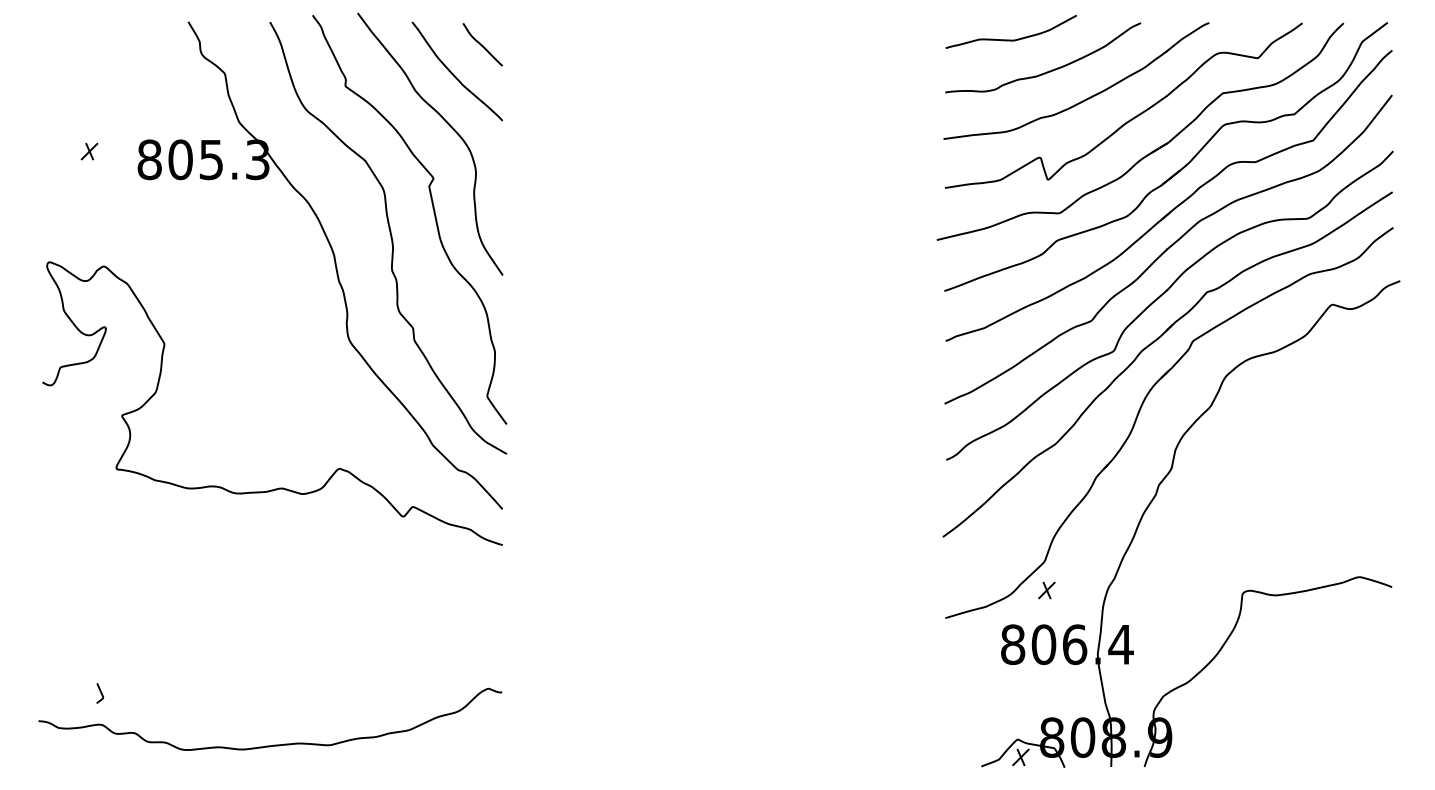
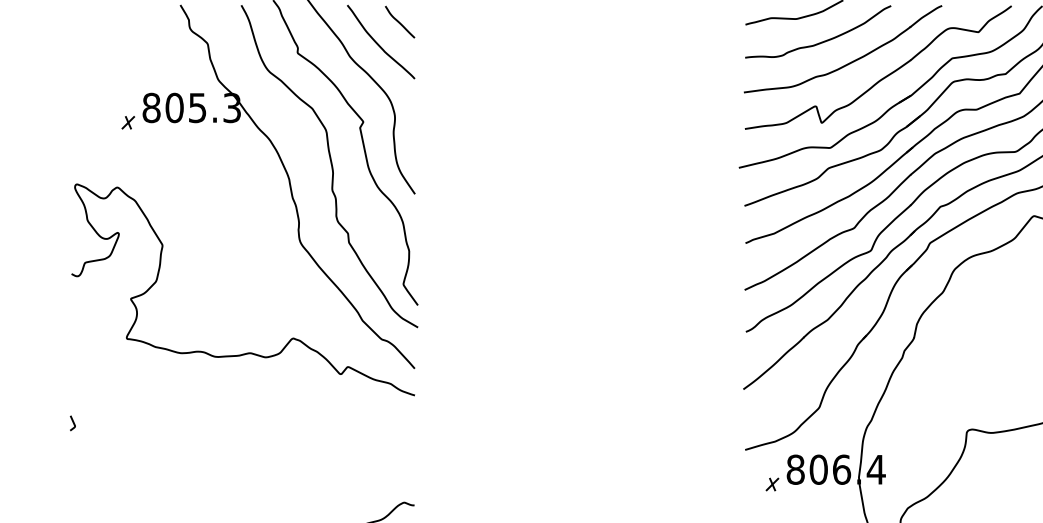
part: (89, 151) -> (128, 122), moved
part: (1046, 590) -> (772, 484), moved
curve: (100, 693) -> (73, 423), moved

